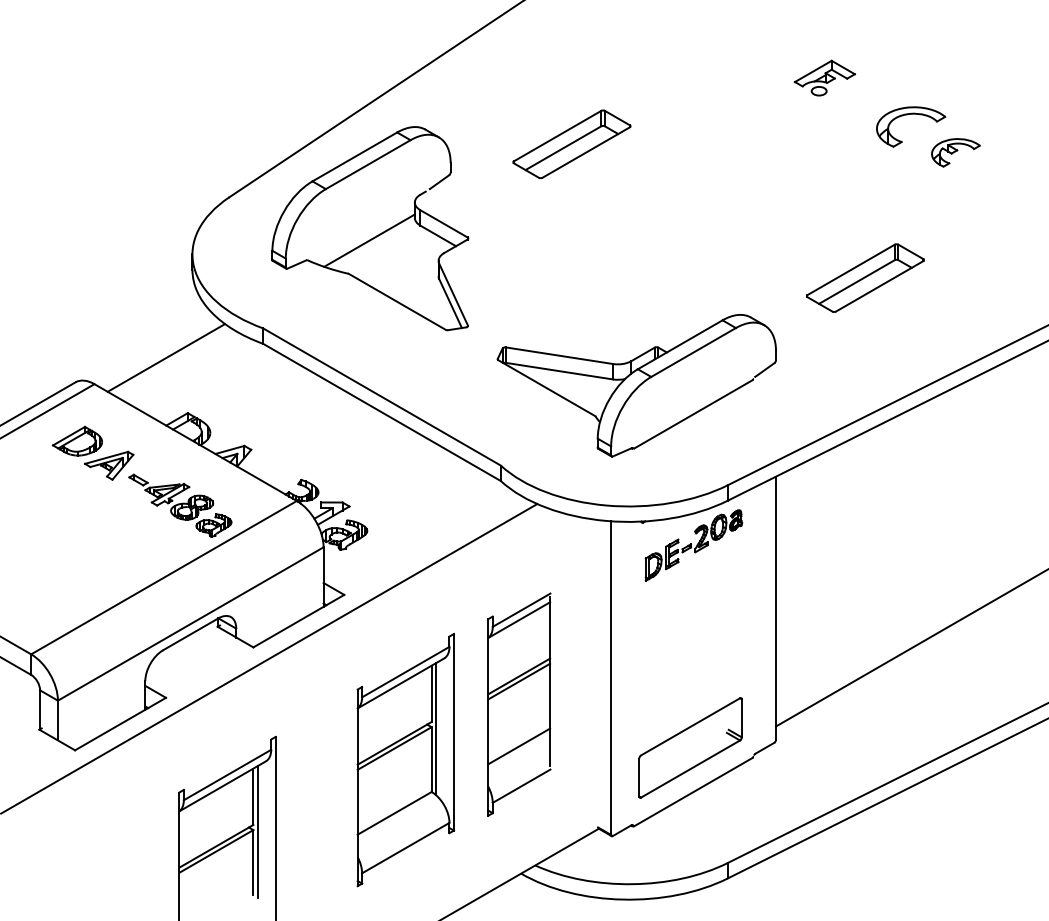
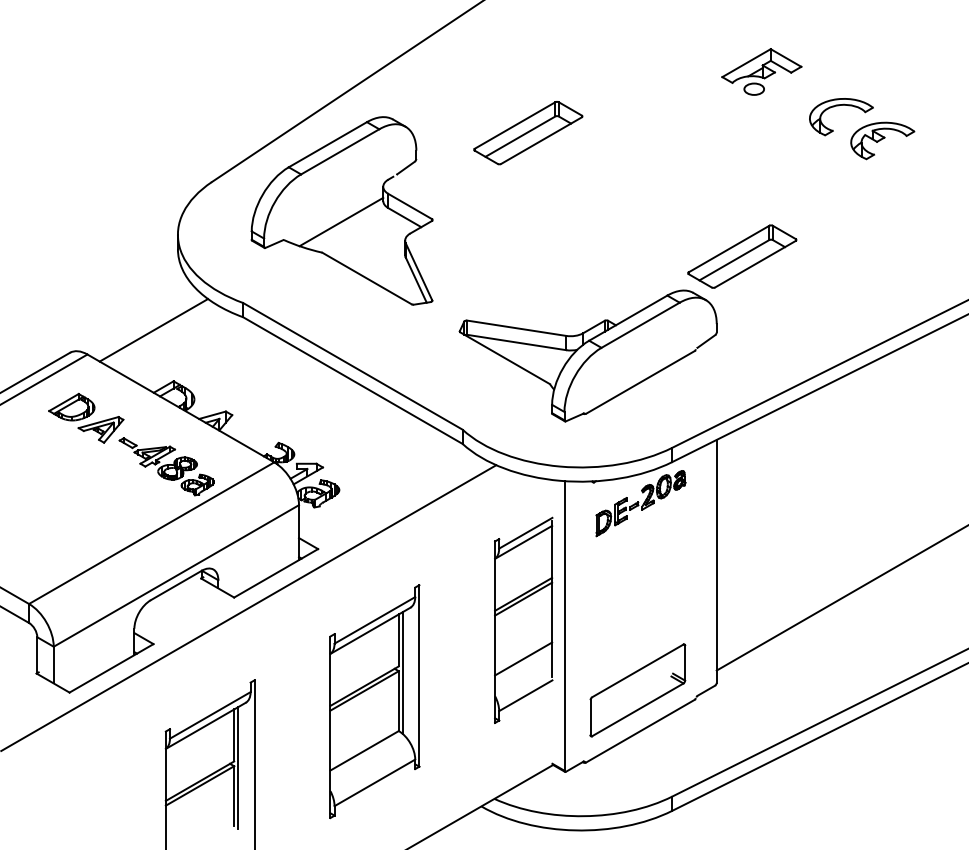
part: (824, 77) -> (761, 71), size x1.43
part: (955, 152) -> (882, 140), size x1.43
part: (865, 277) -> (742, 256), moved
part: (519, 703) -> (523, 619), moved

